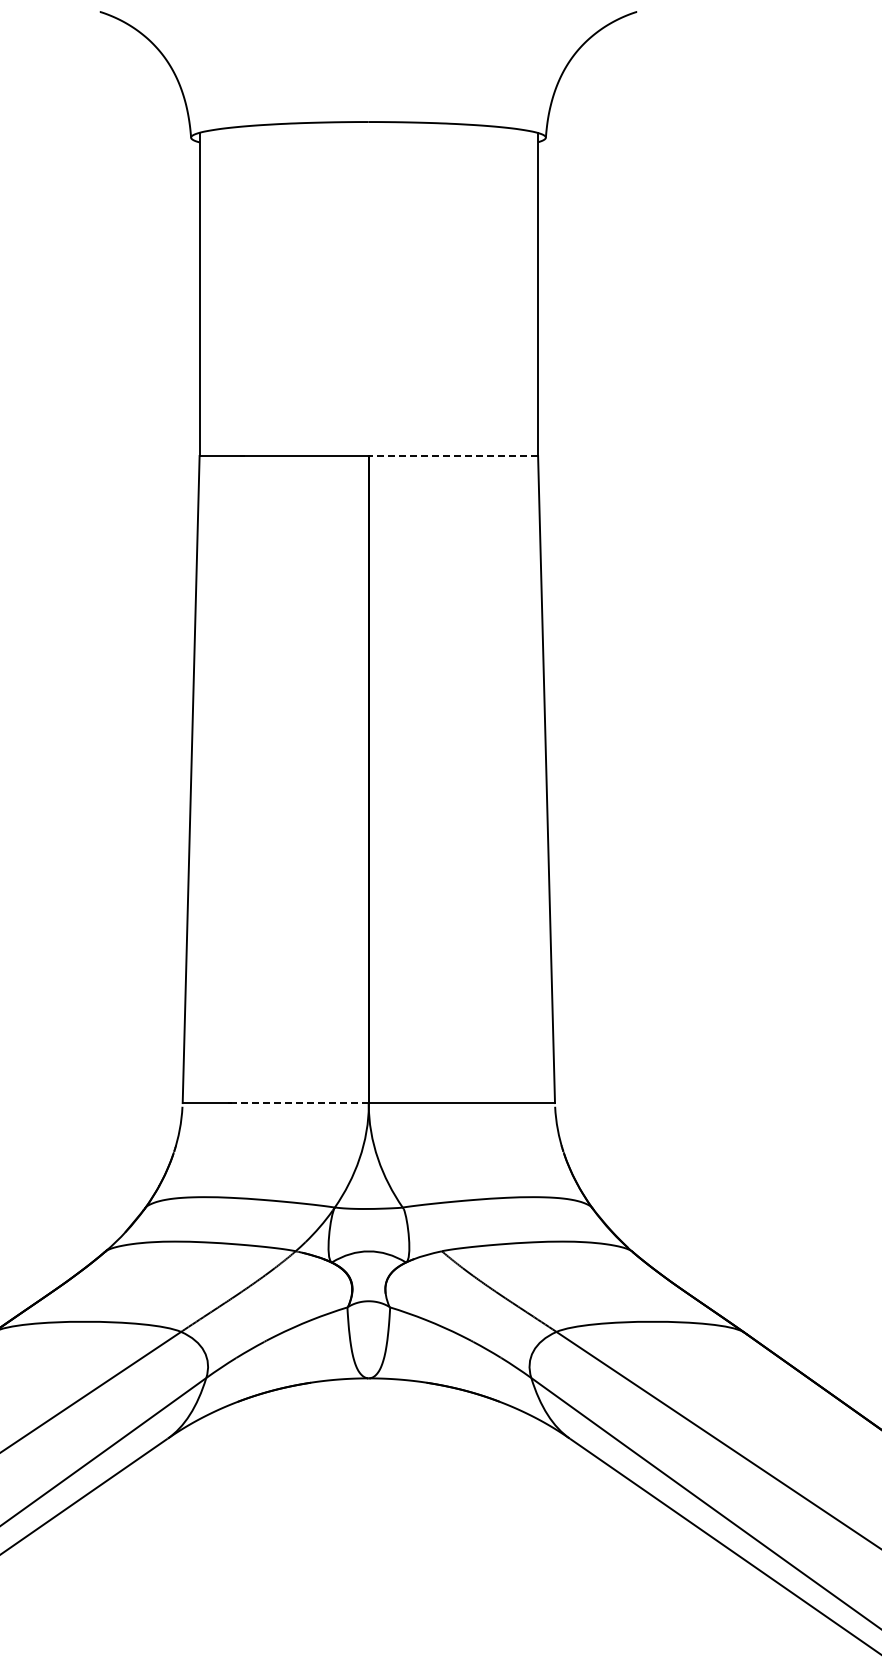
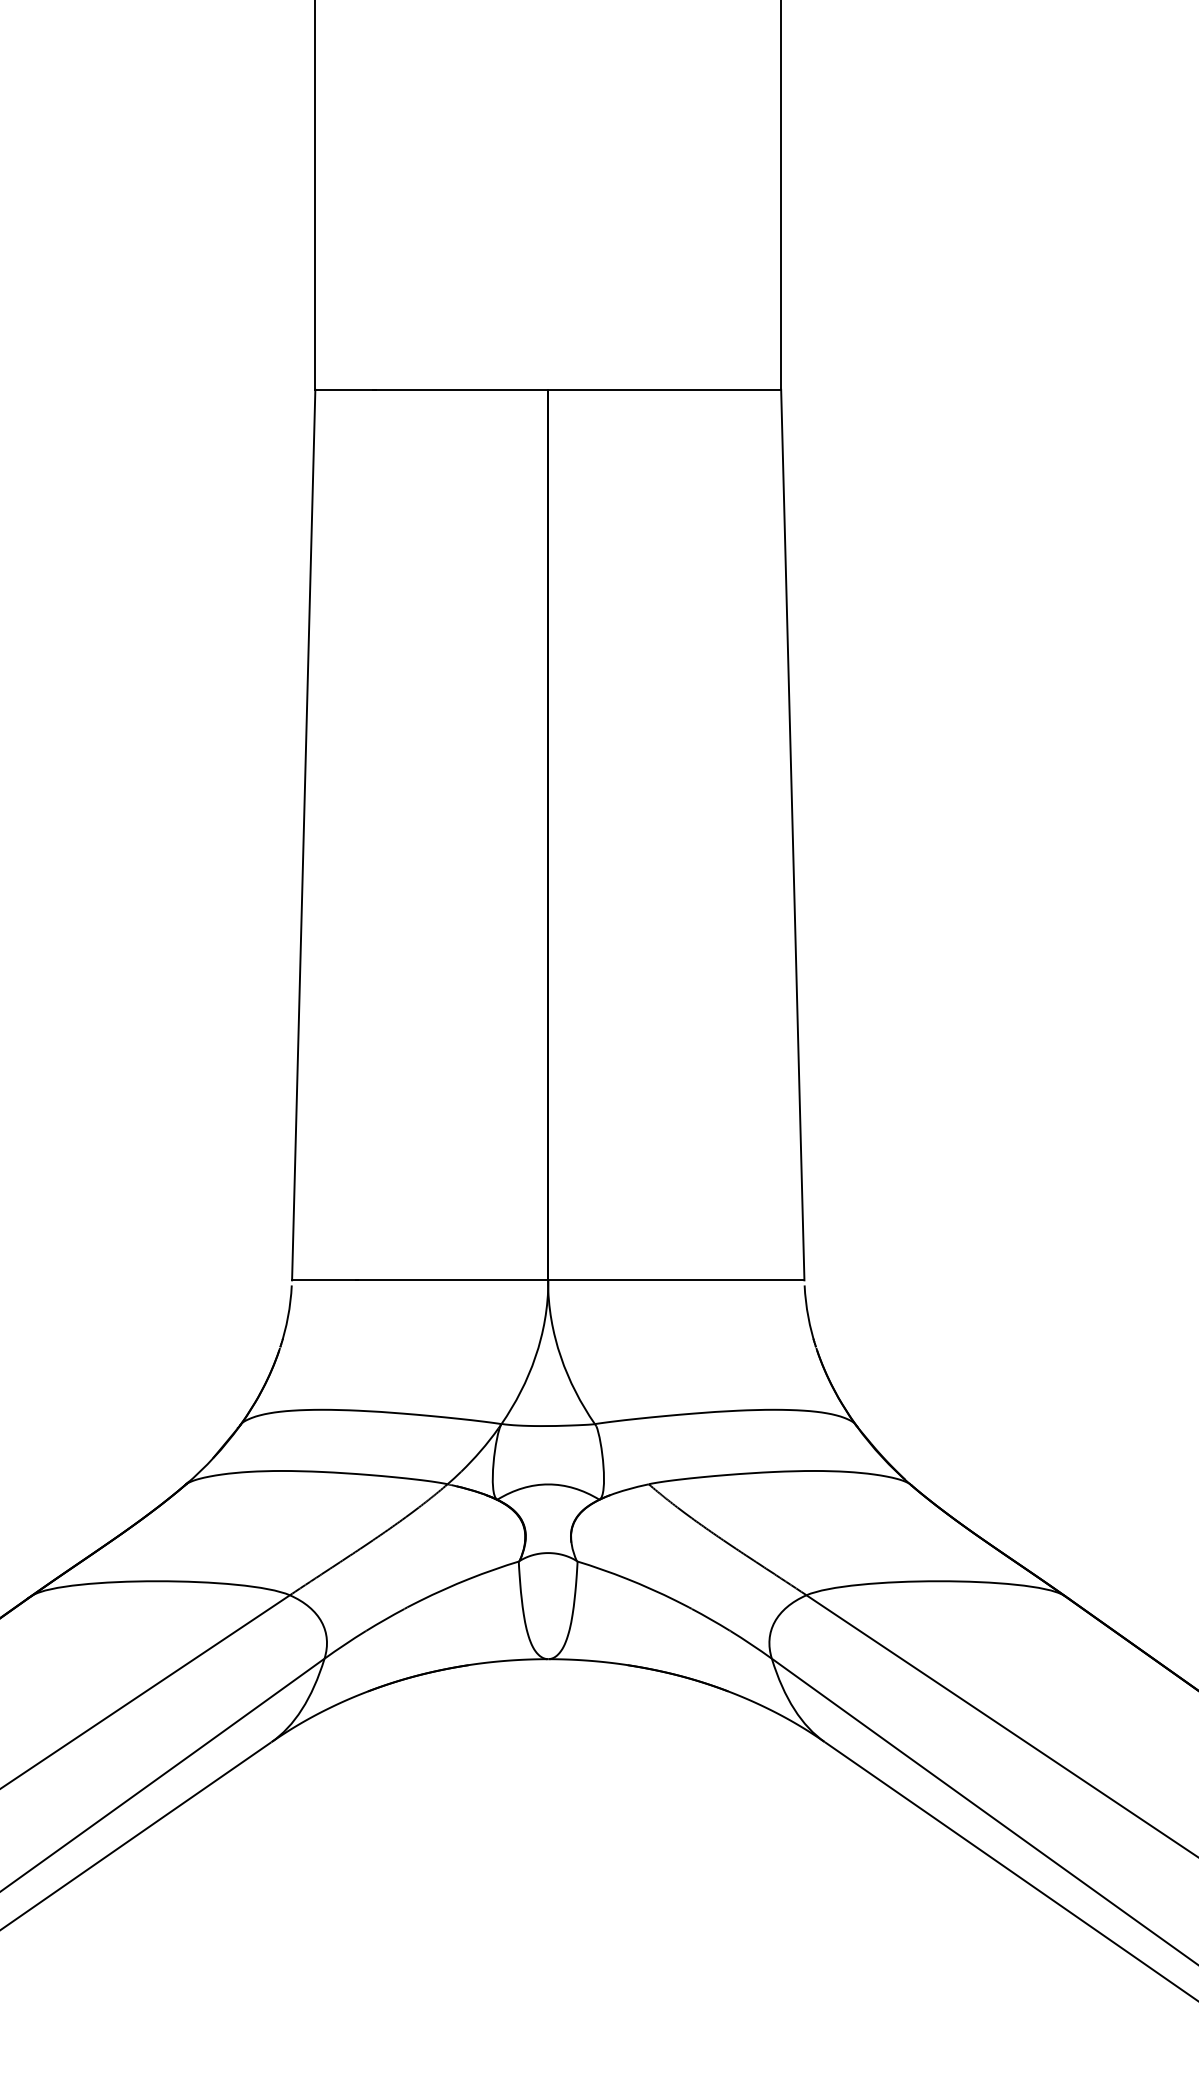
line: (453, 456) -> (664, 390), dashed -> solid
line: (299, 1103) -> (452, 1280), dashed -> solid

